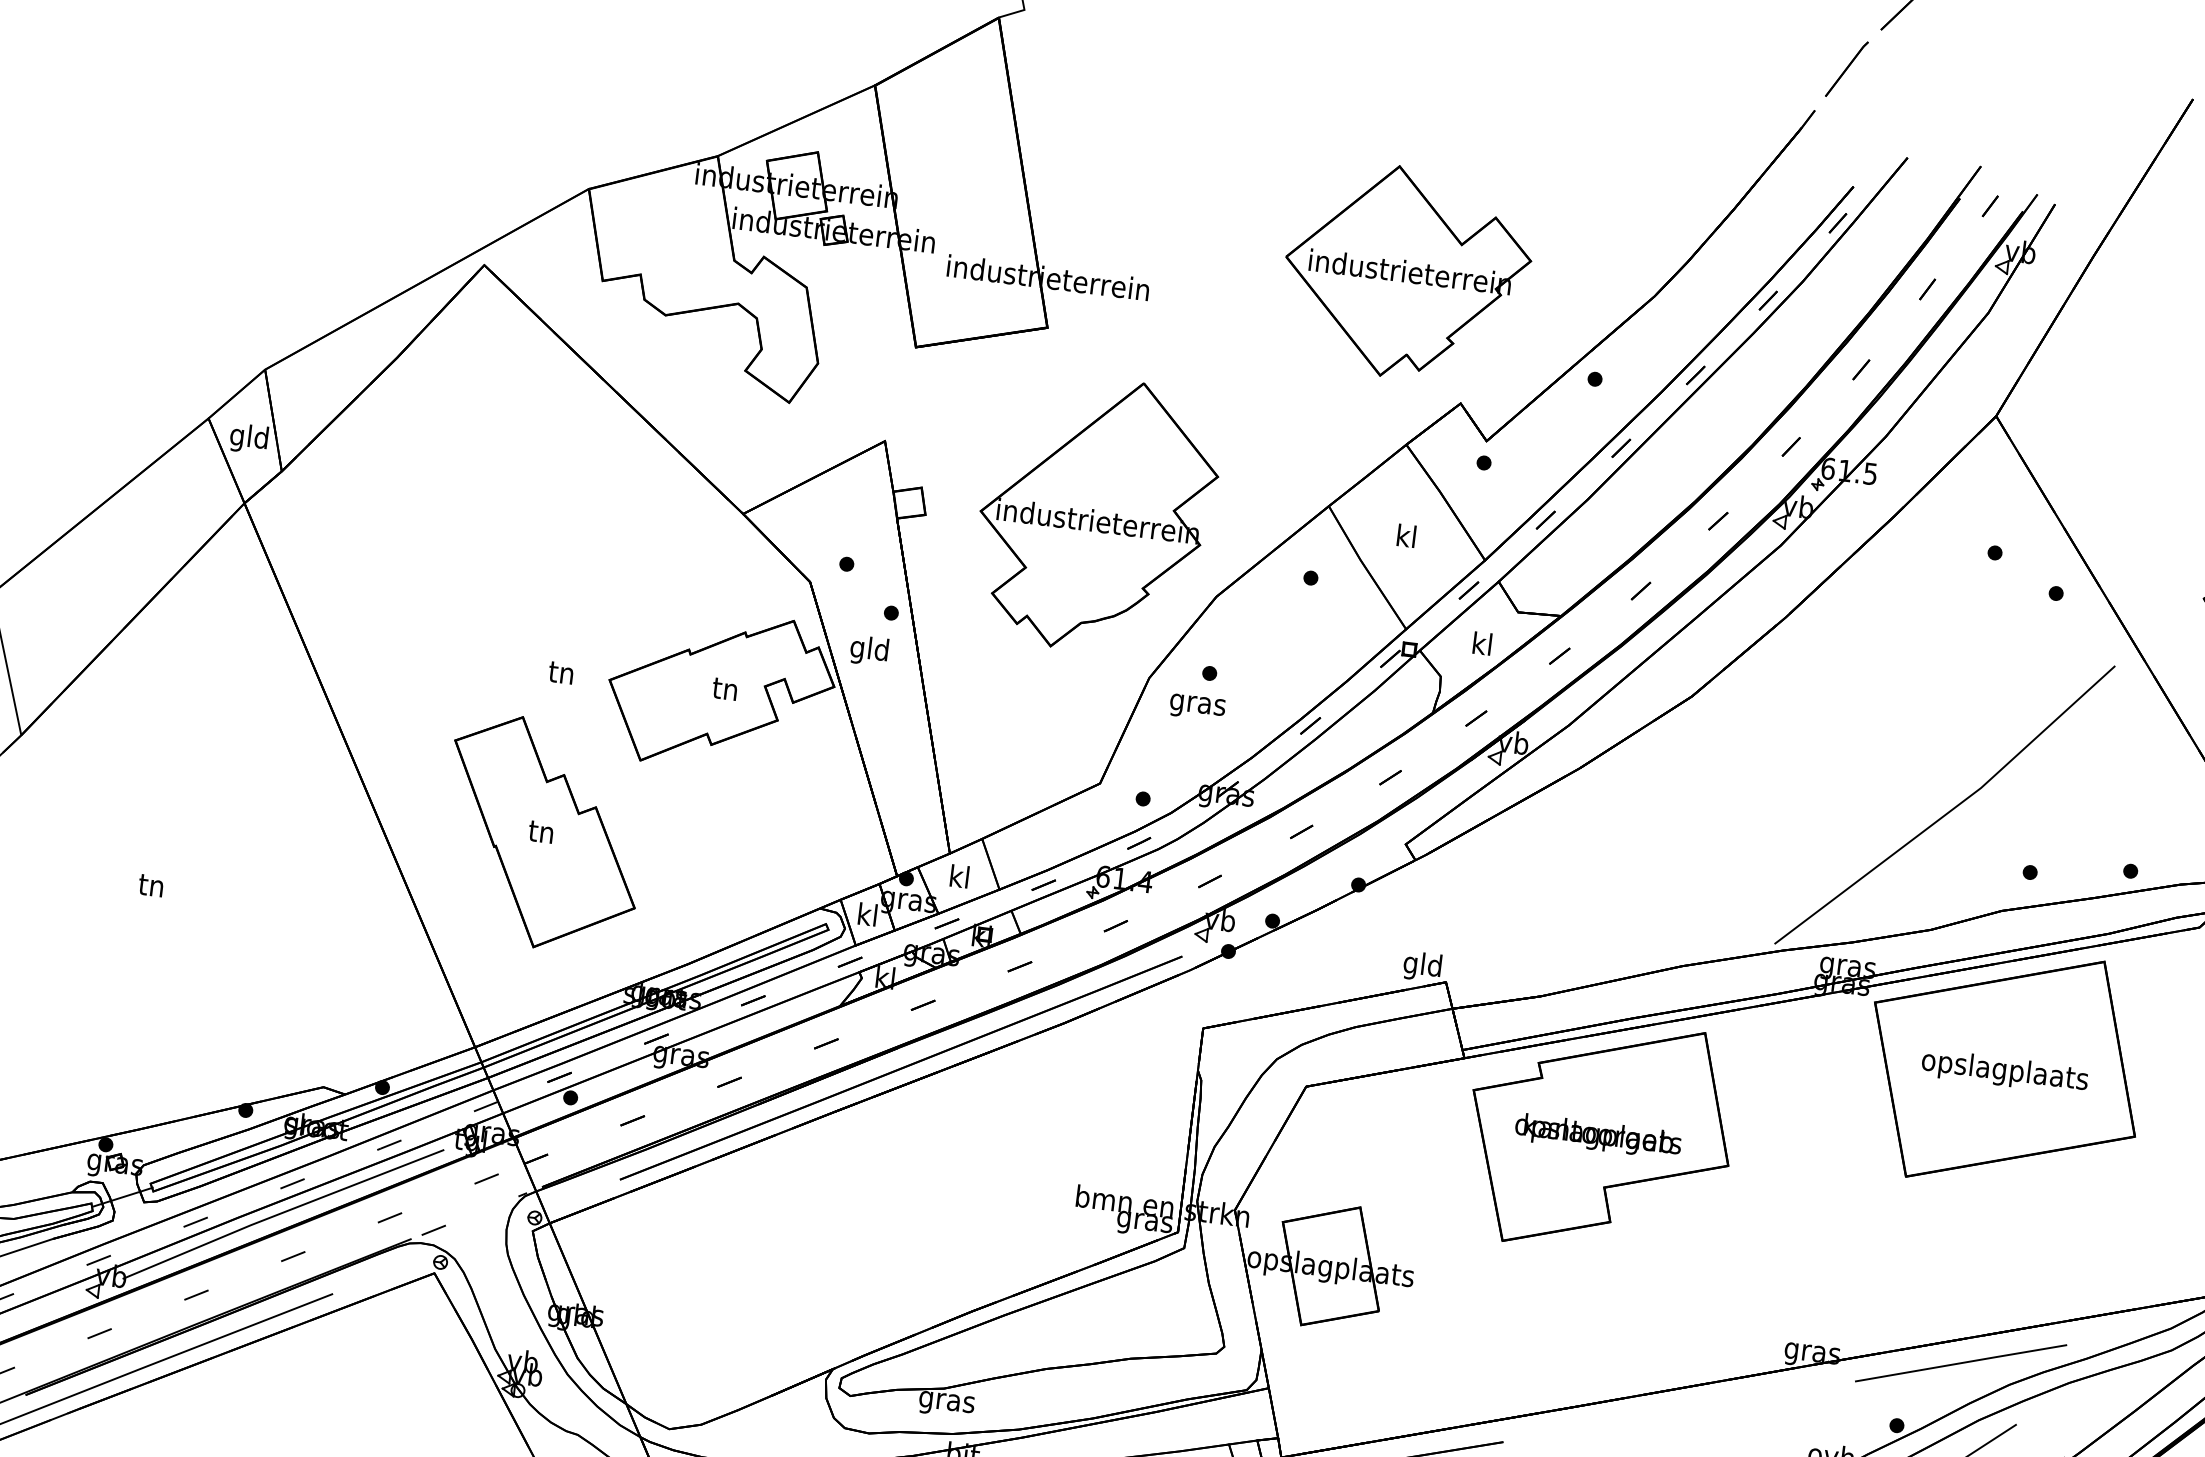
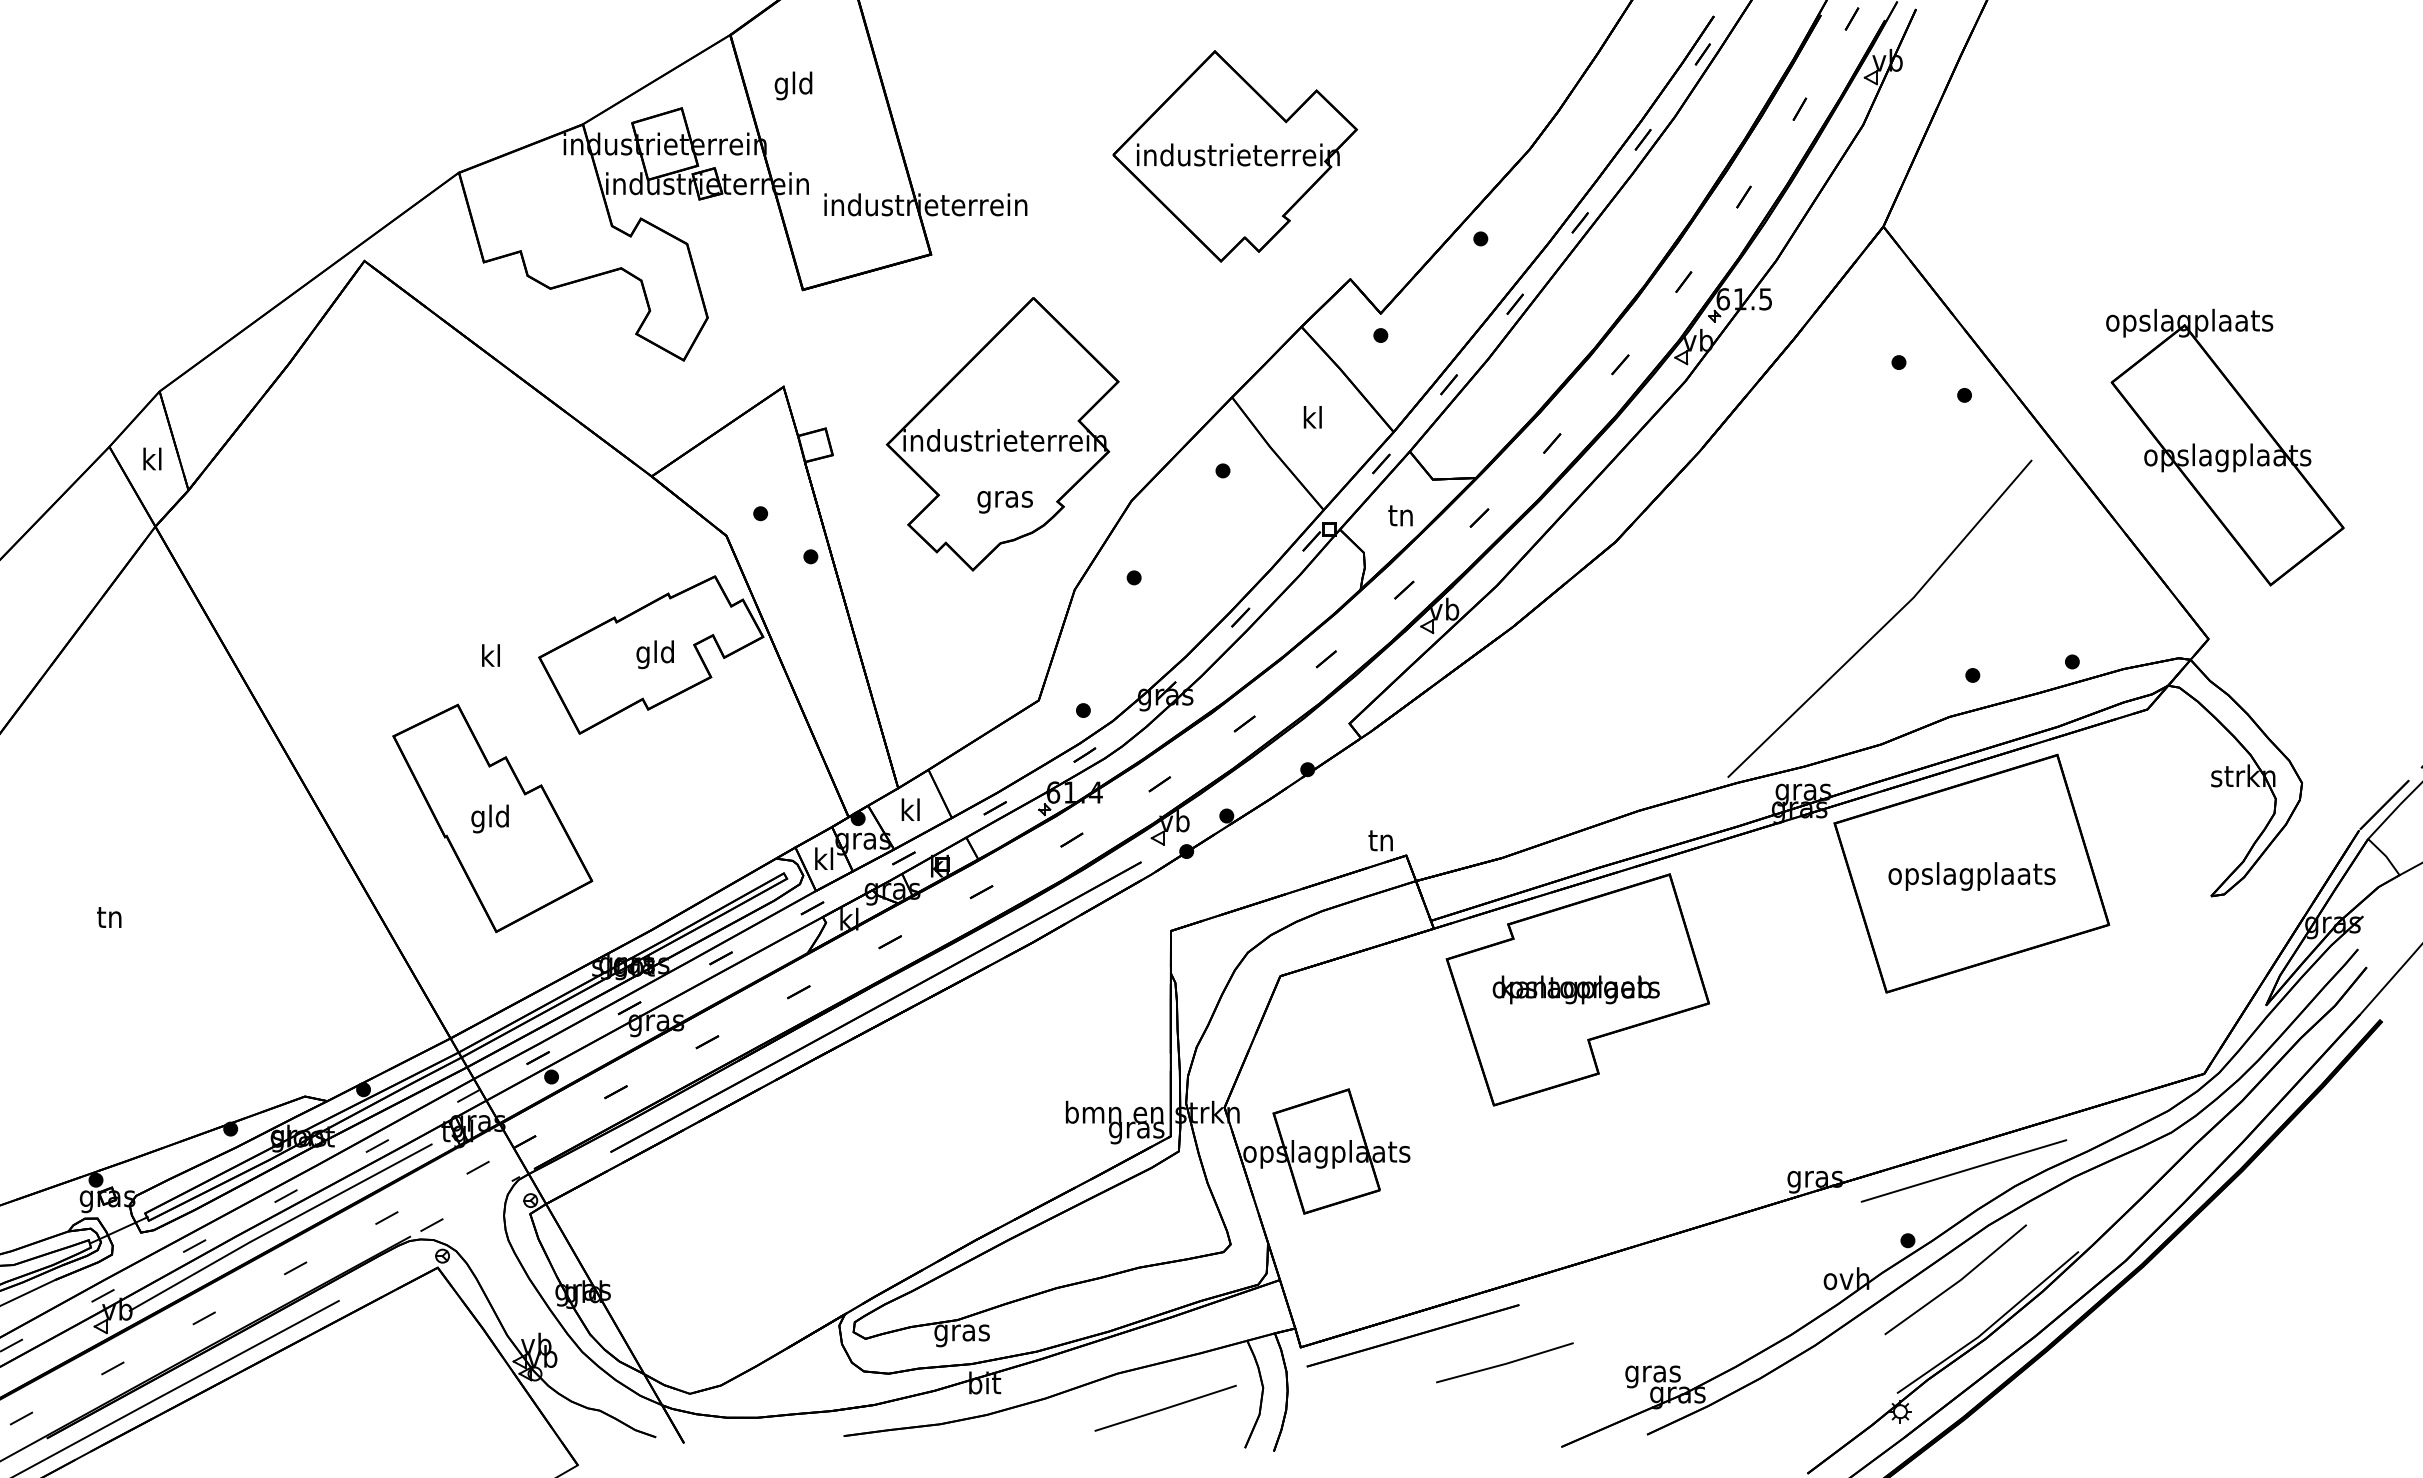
part: (1406, 273) -> (1234, 156), moved
text: (248, 438) -> (151, 461), gld -> kl
text: (1481, 643) -> (1400, 514), kl -> tn
text: (869, 650) -> (793, 85), moved
text: (561, 672) -> (490, 655), tn -> kl
text: (724, 691) -> (654, 654), tn -> gld
text: (1196, 707) -> (1004, 502), moved
text: (540, 833) -> (489, 818), tn -> gld
text: (1421, 966) -> (1380, 842), gld -> tn

